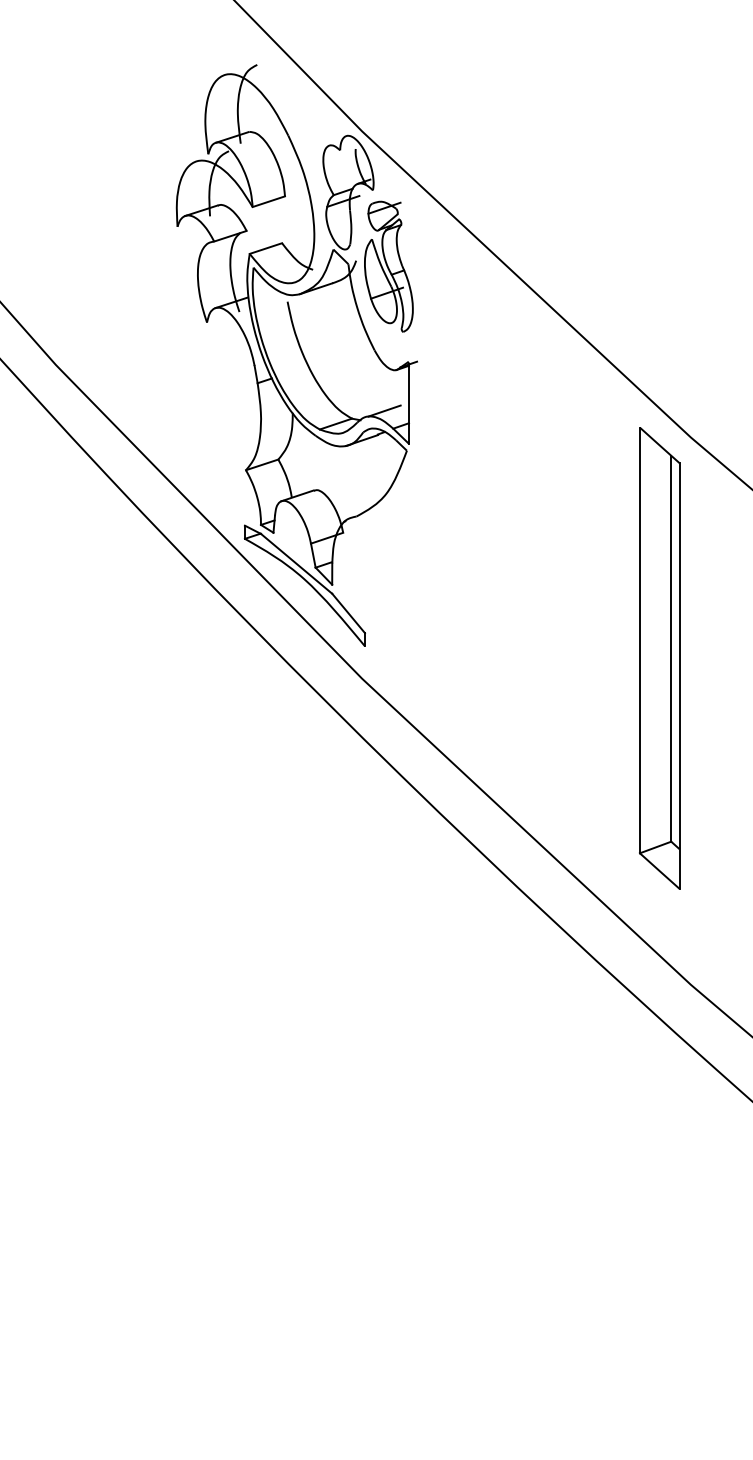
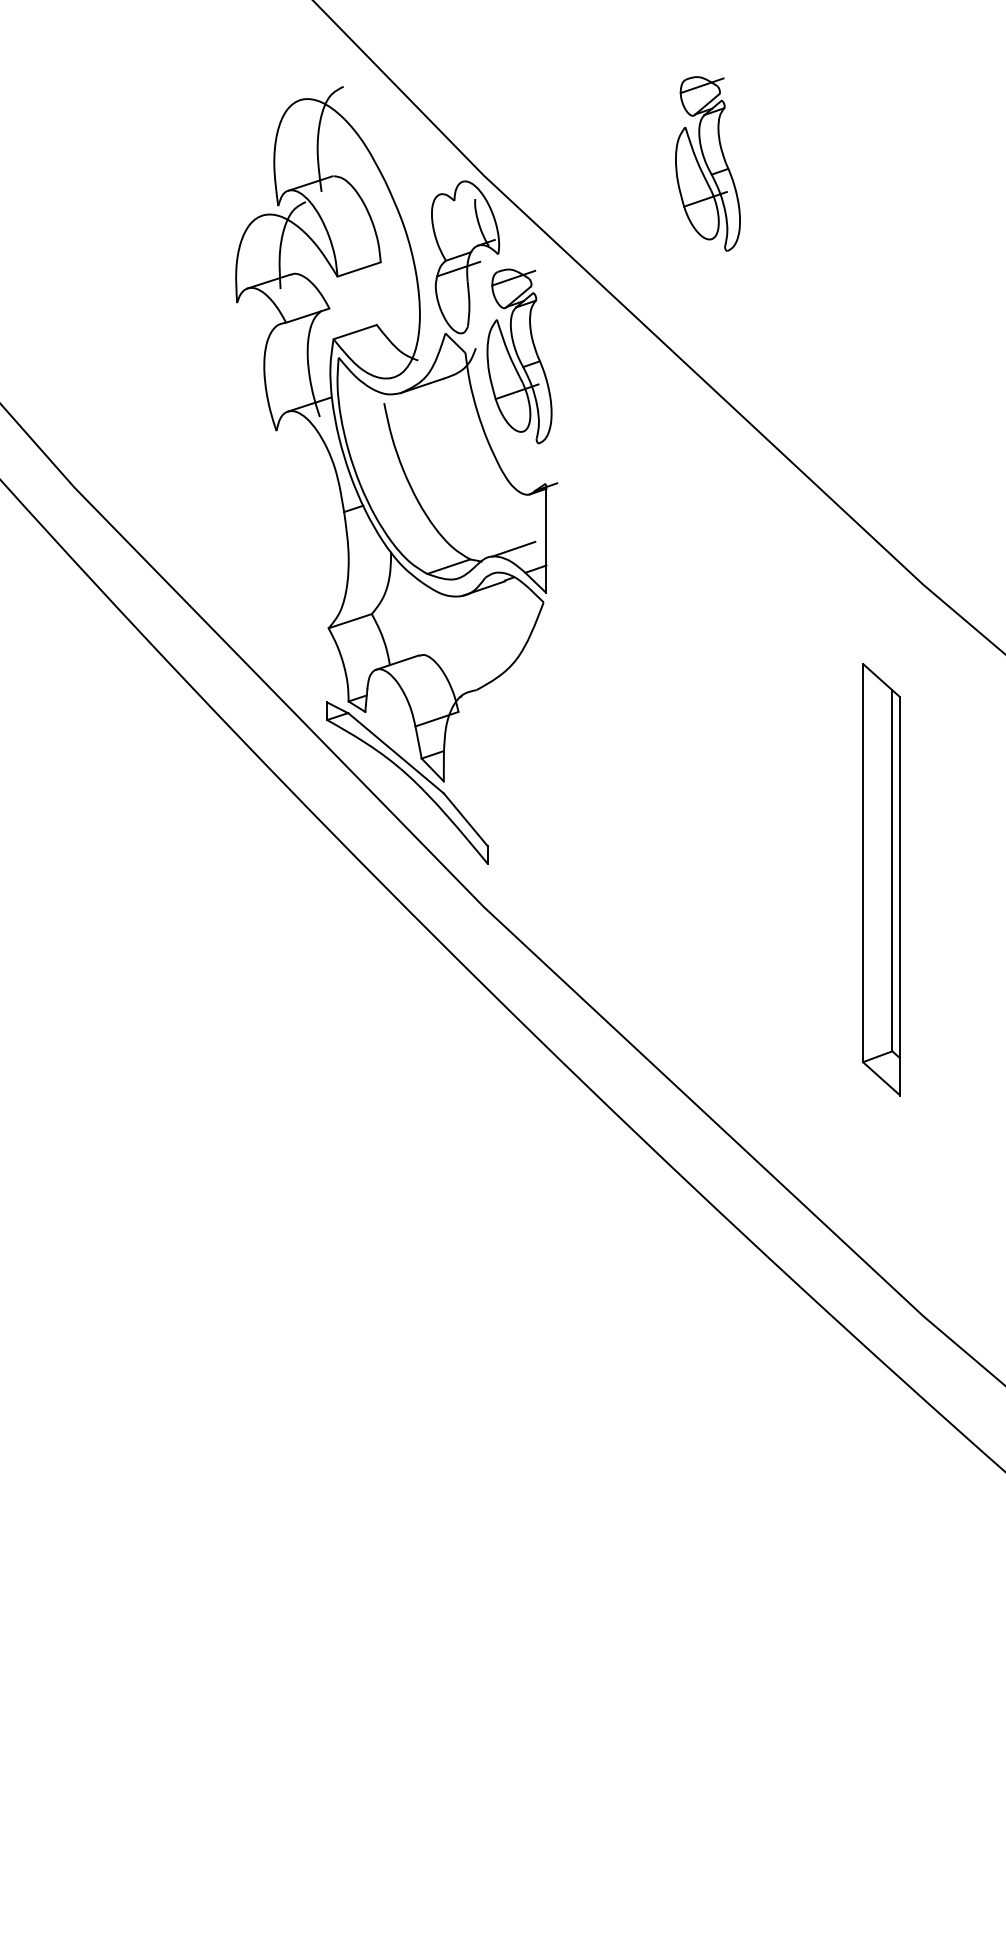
part: (529, 122) -> (707, 163), added
part: (659, 658) -> (881, 879), size x0.7

